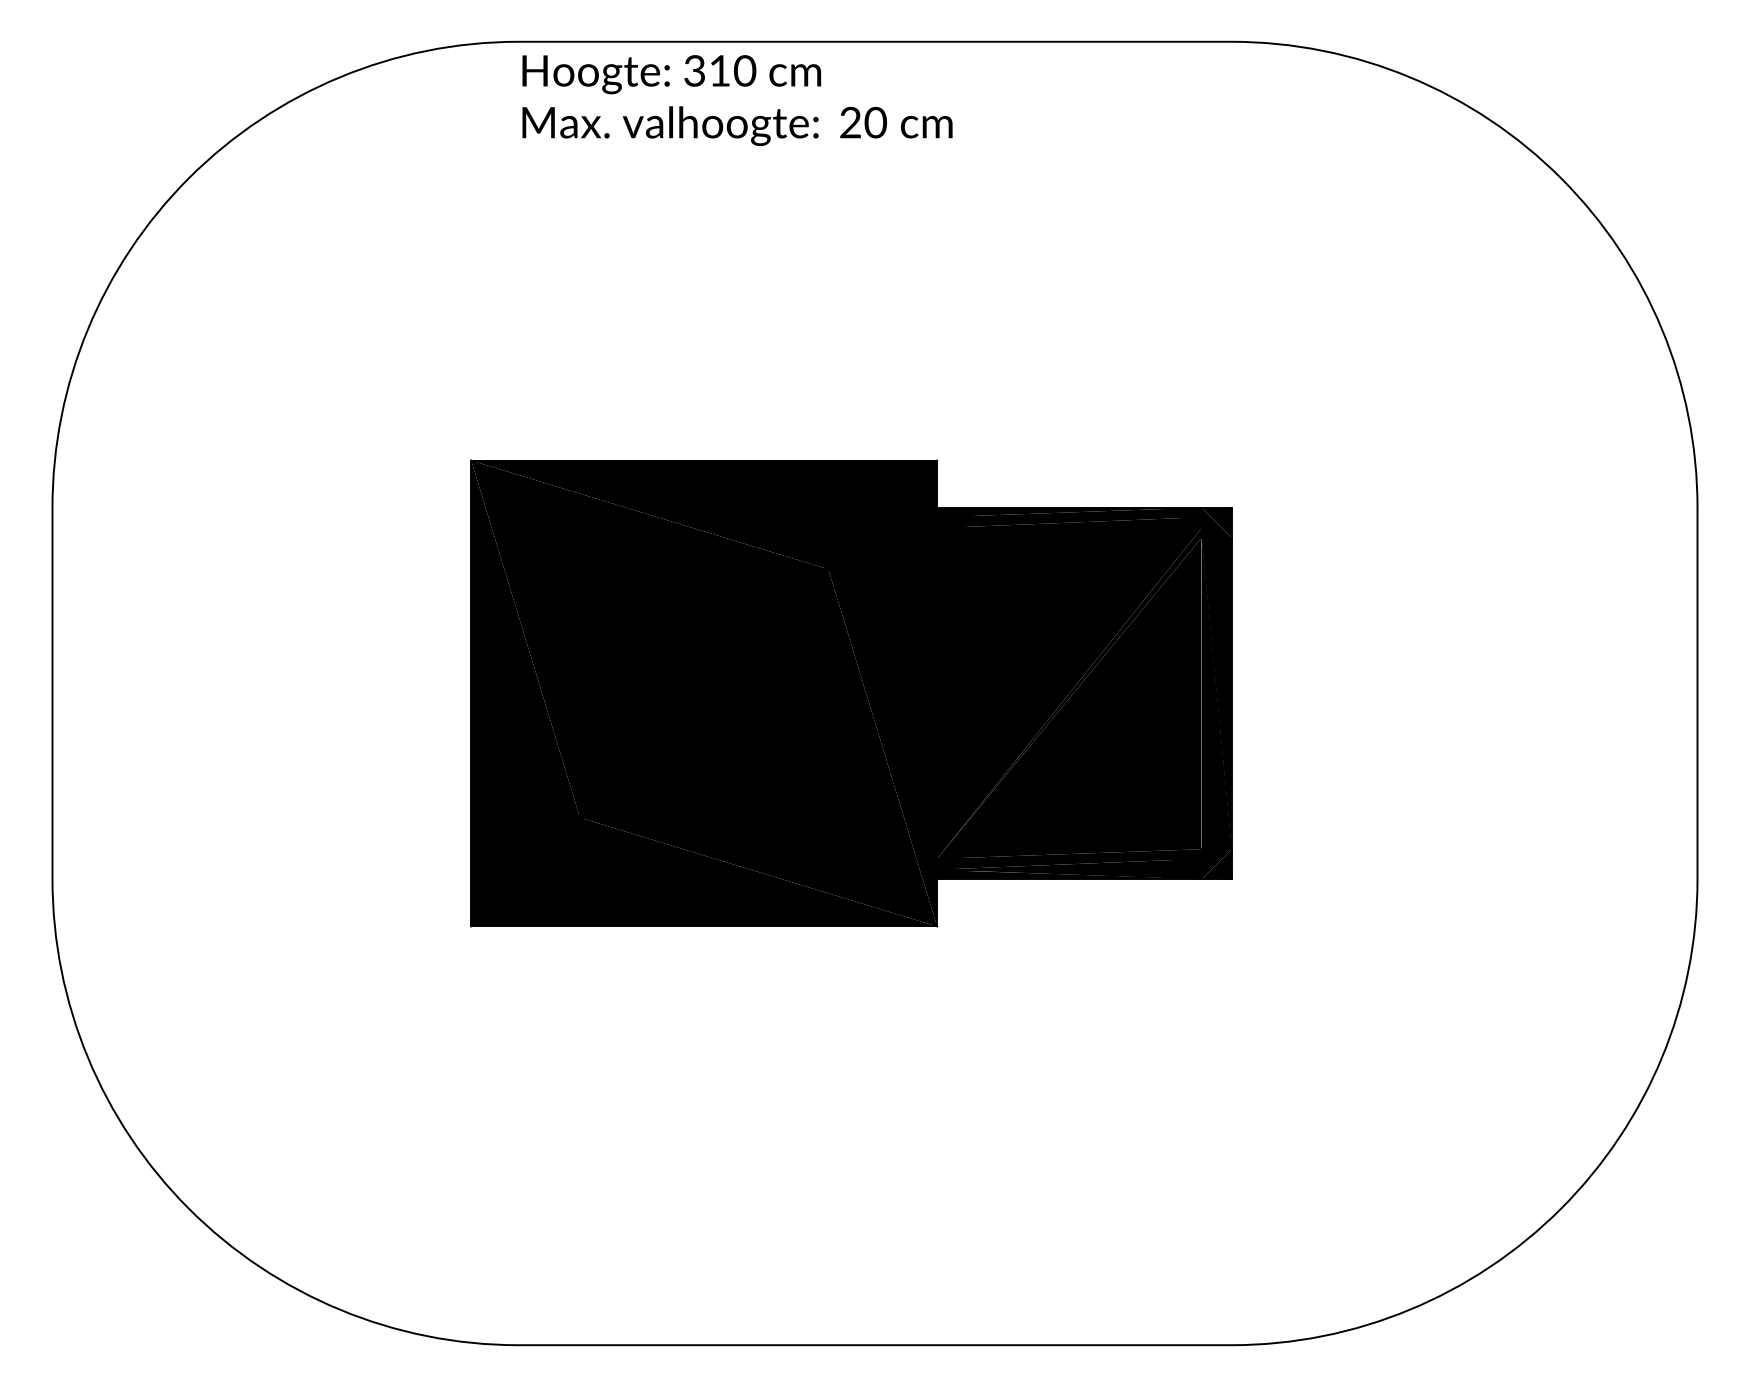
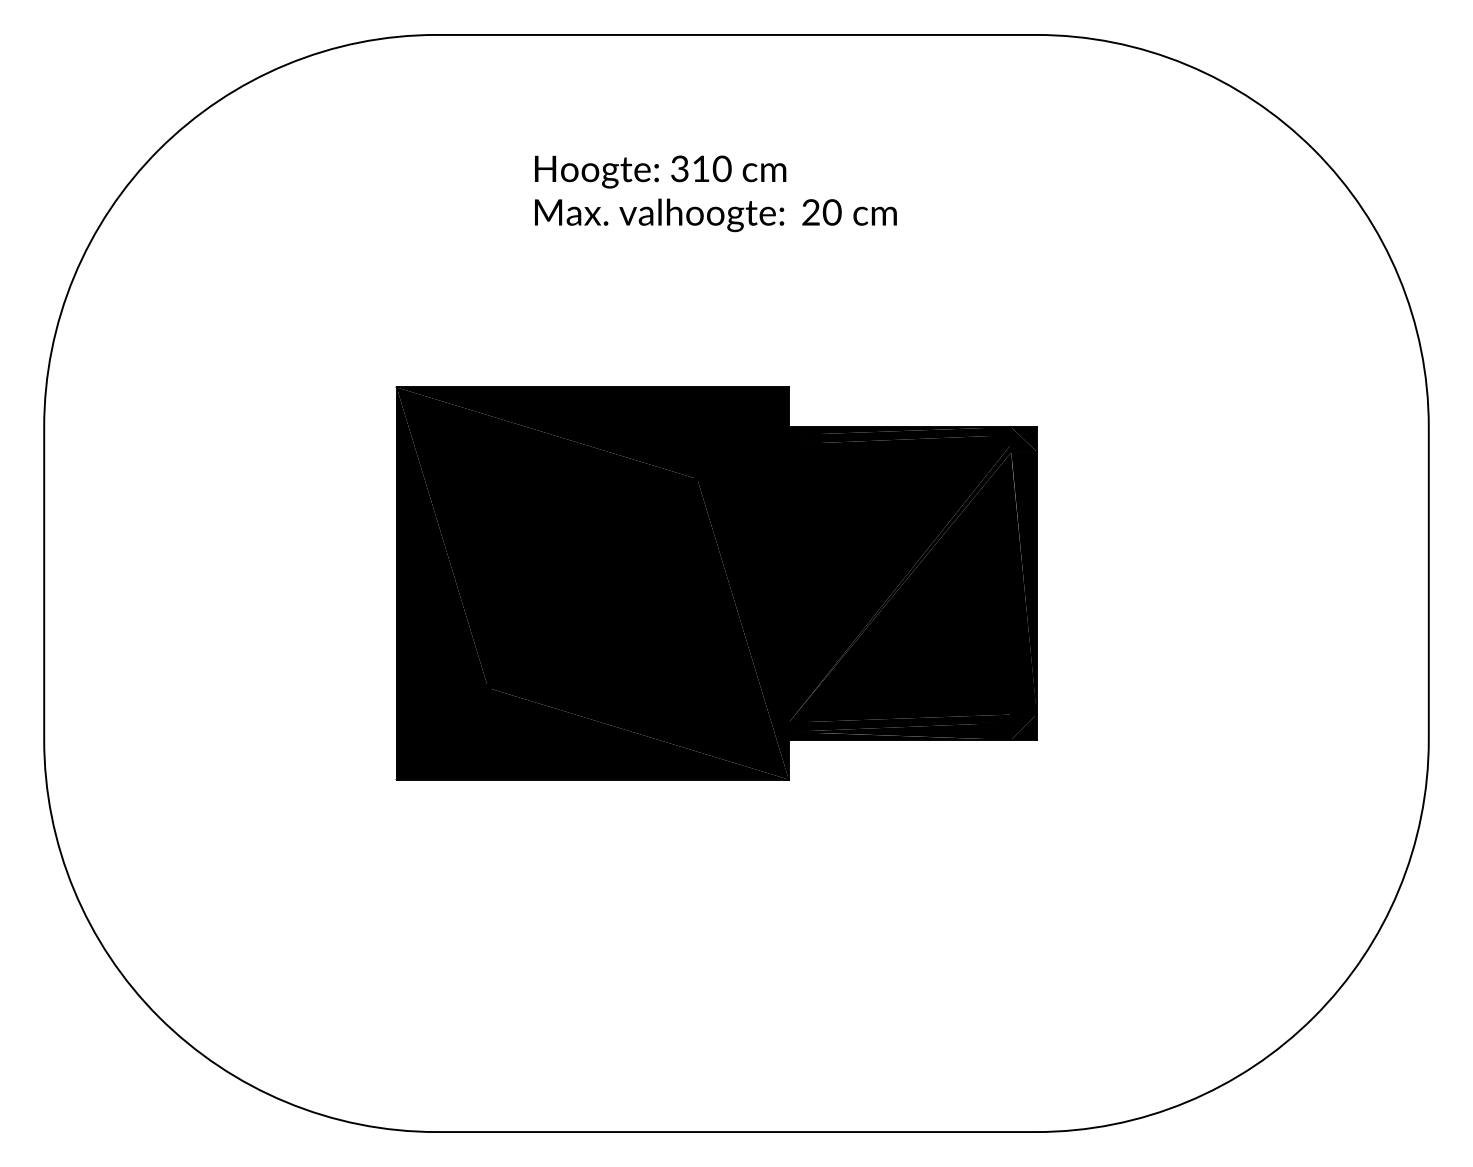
text: (737, 100) -> (715, 193), moved

